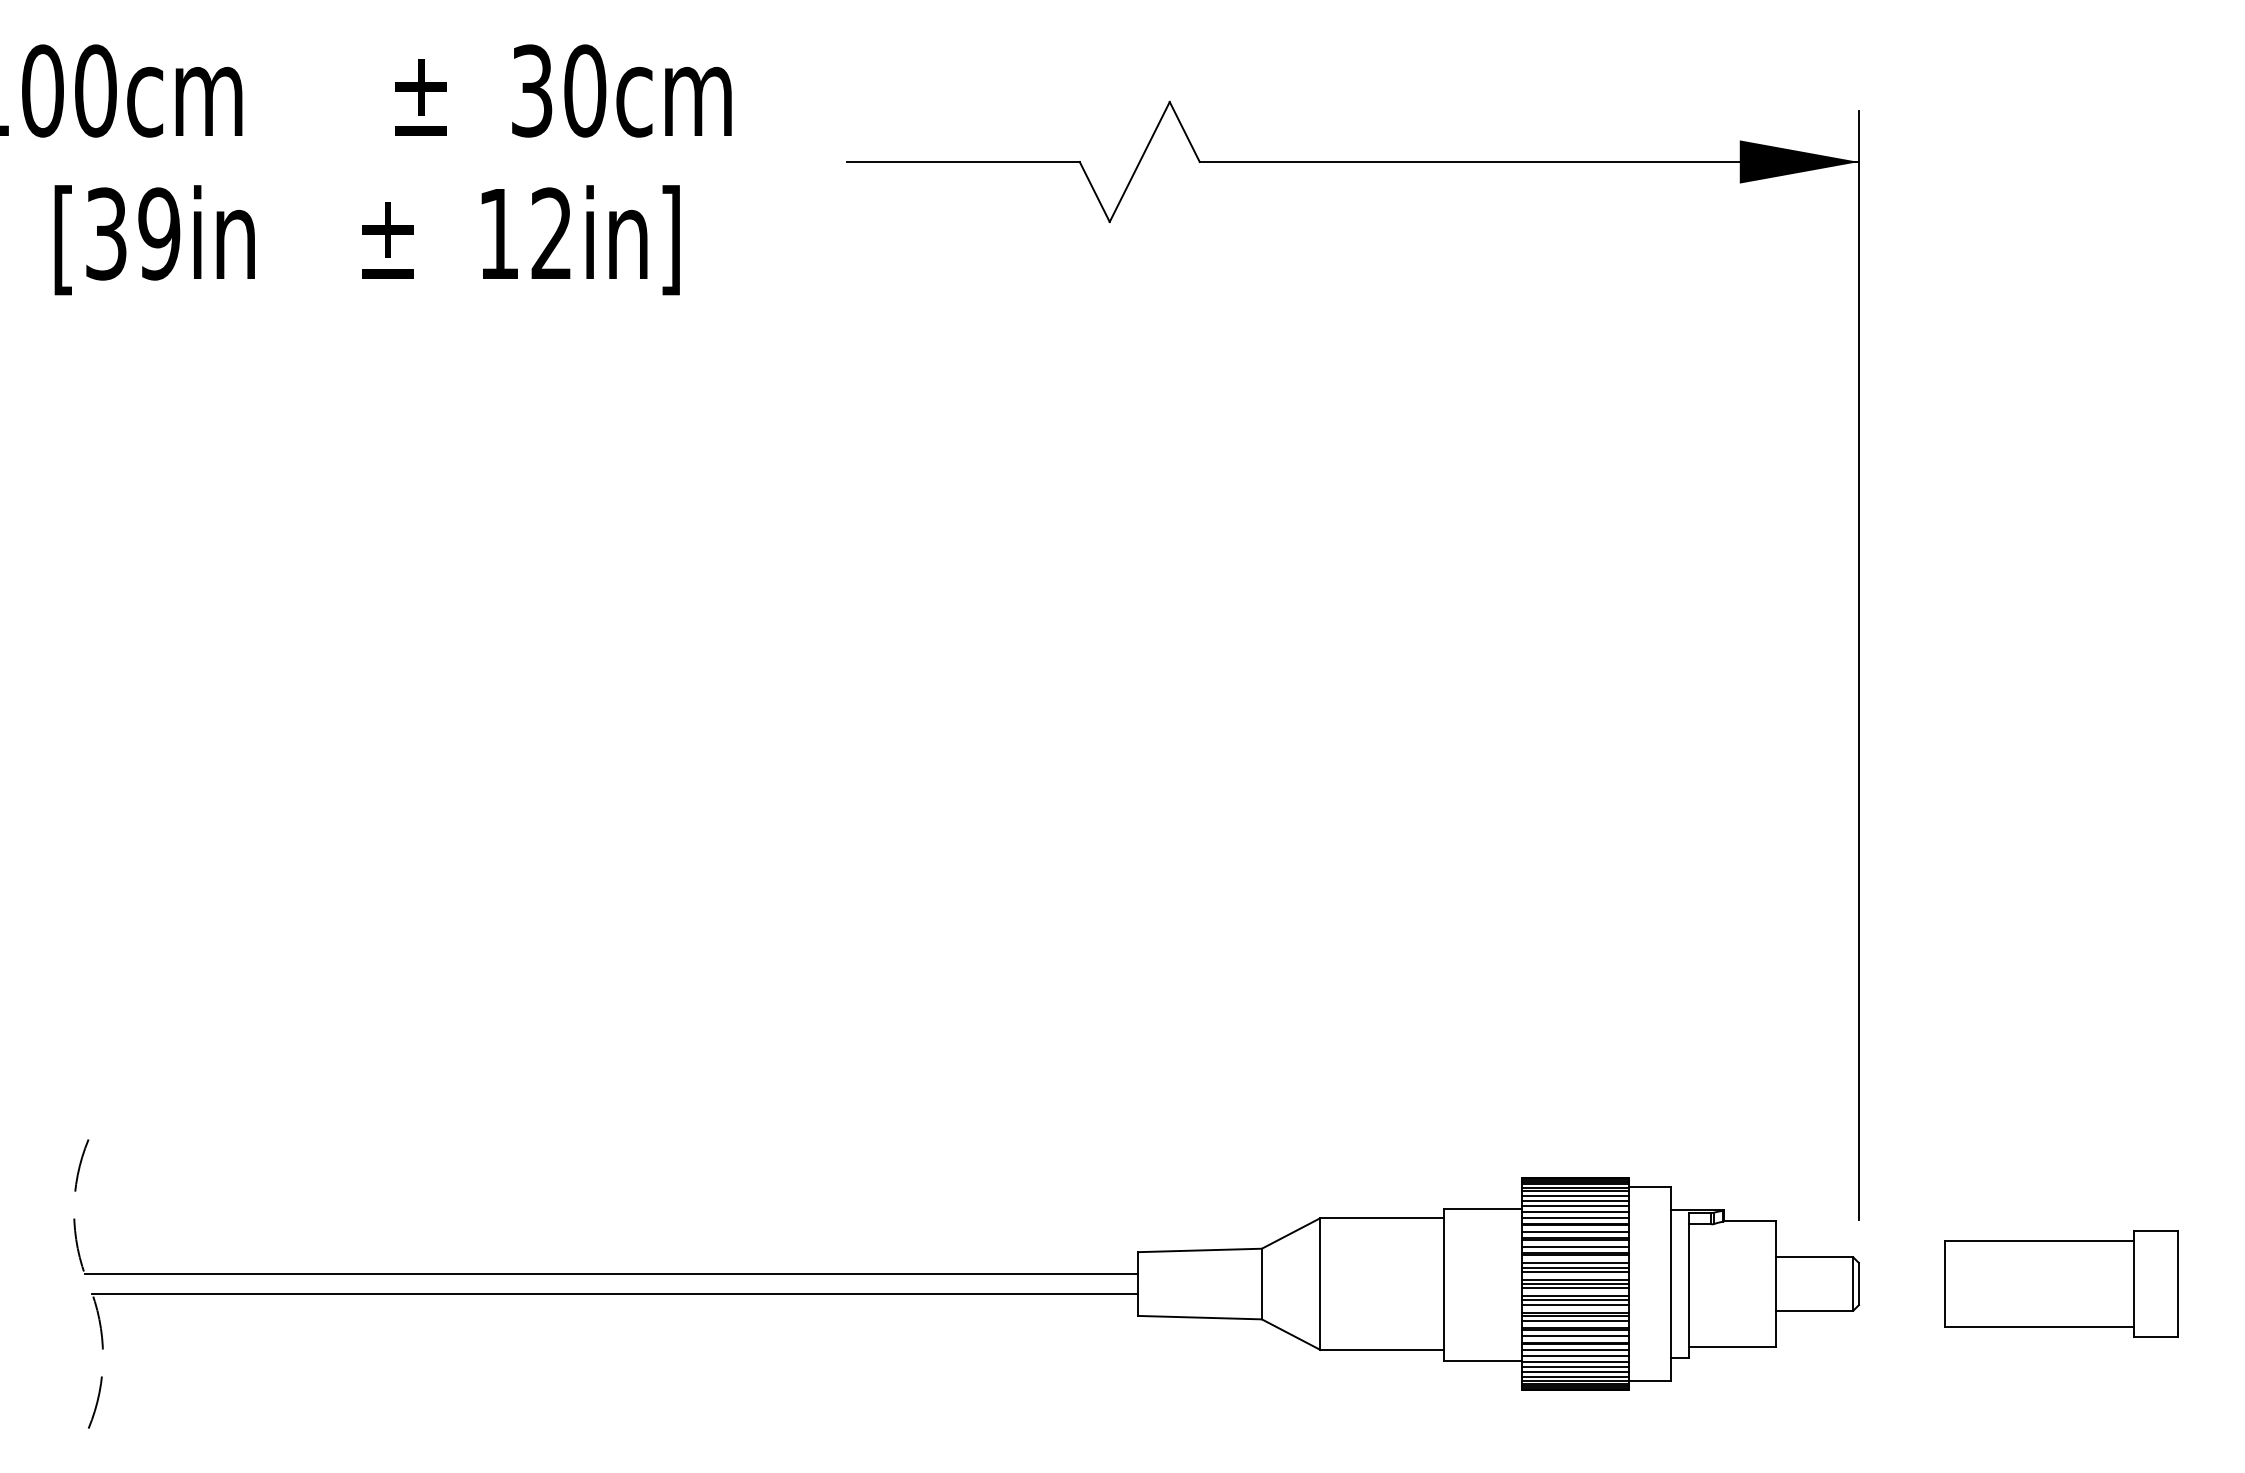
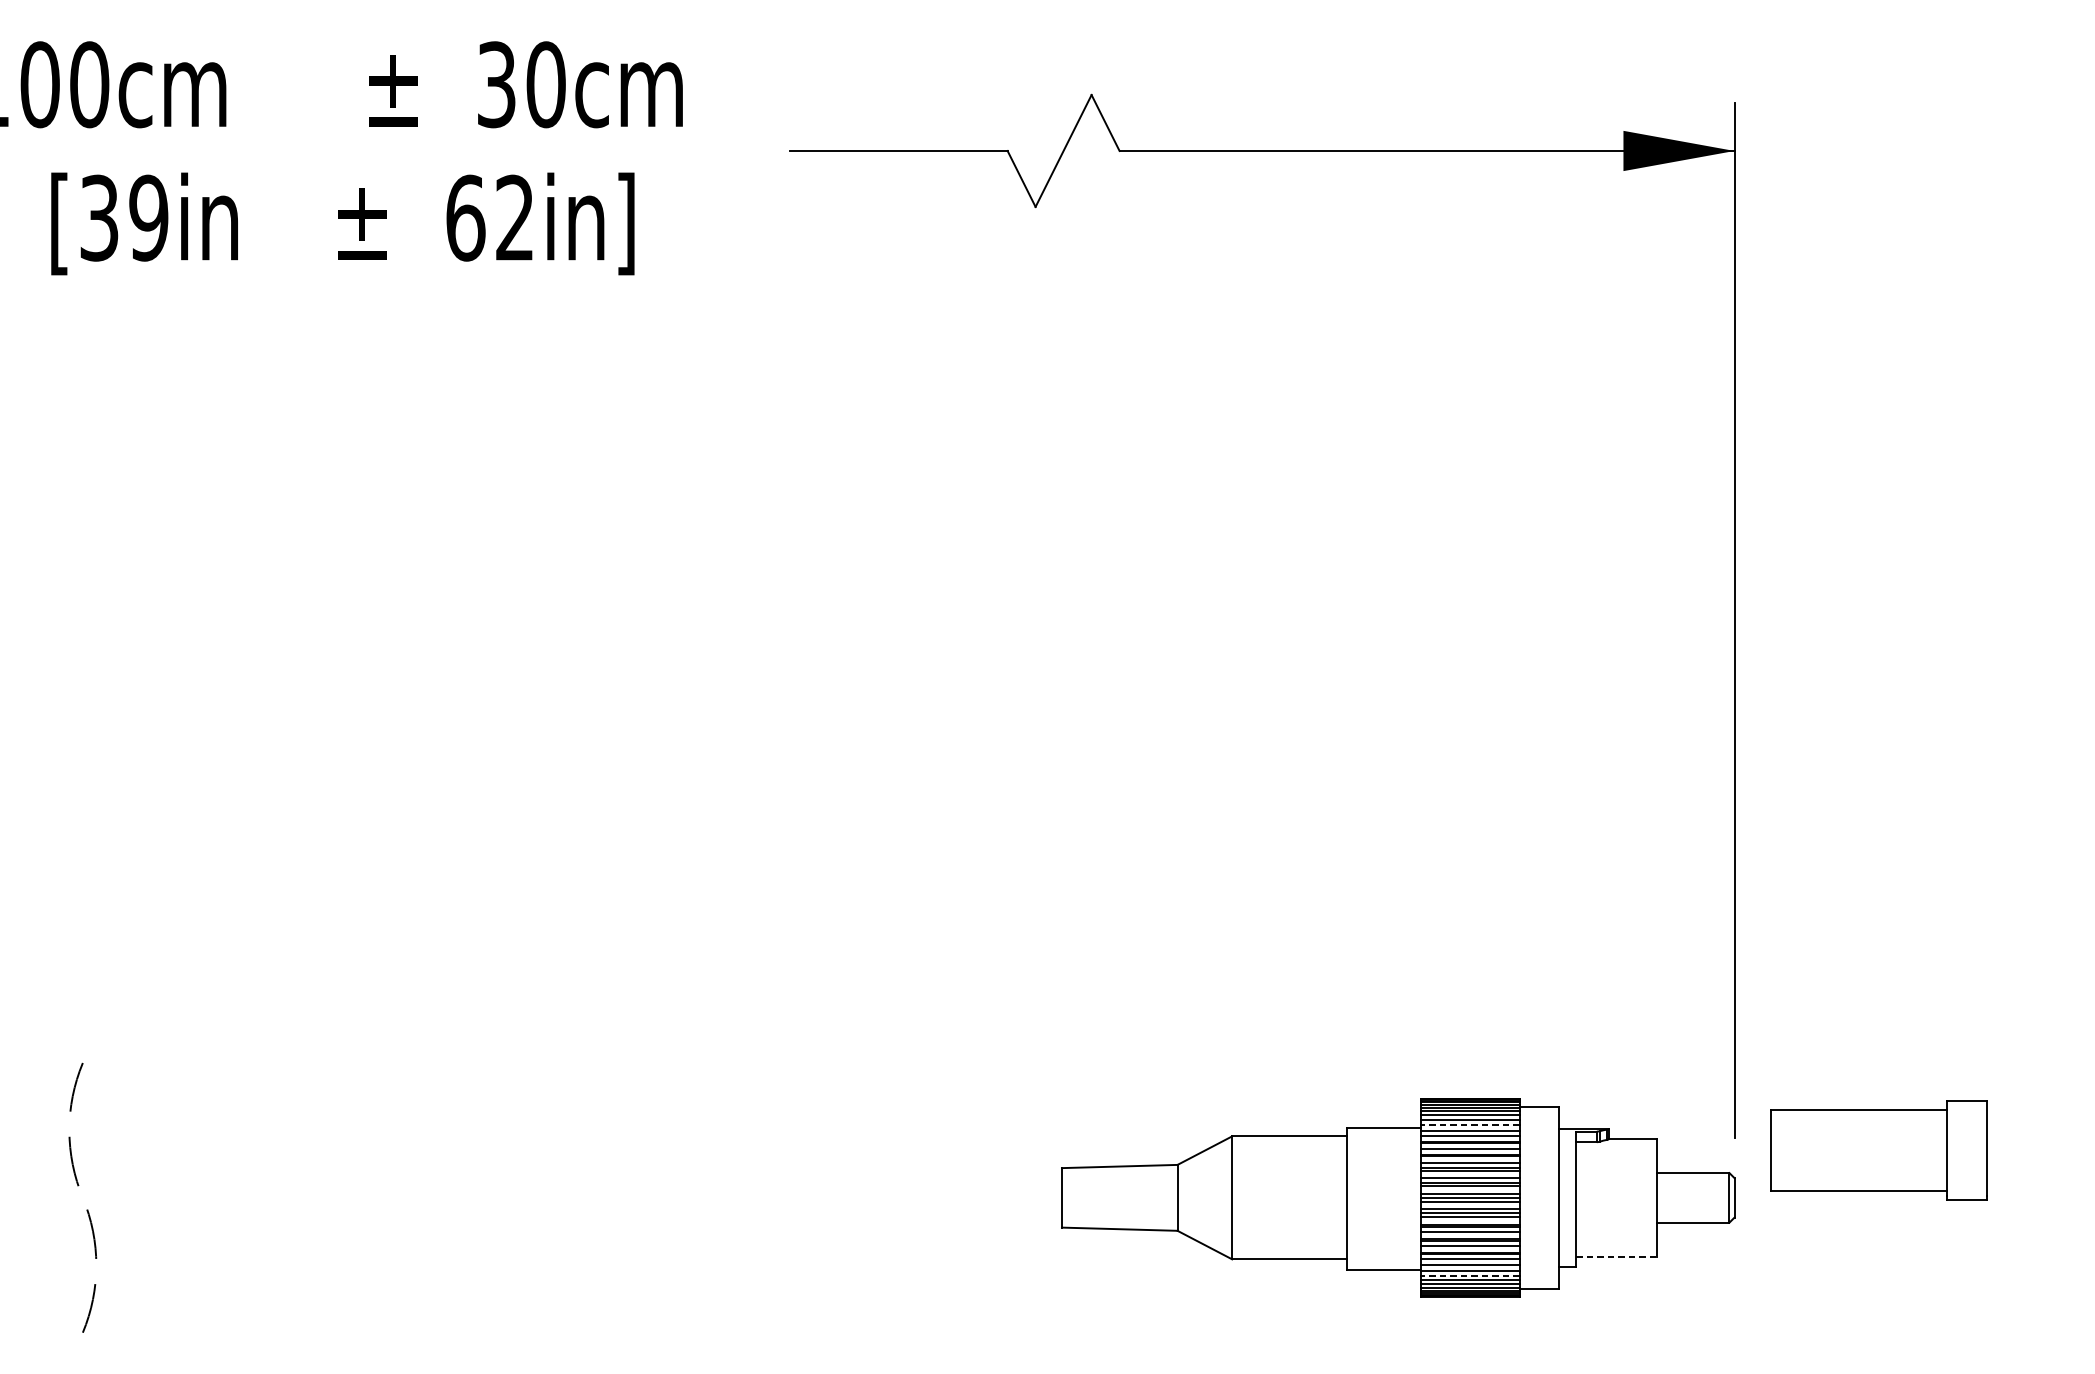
text: (499, 233) -> (466, 217), 12in] -> 62in]
line: (1574, 1205) -> (1469, 1124), solid -> dashed
line: (610, 1274) -> (569, 1188), removed
part: (2061, 1283) -> (1878, 1149), moved
line: (614, 1293) -> (573, 1206), removed
line: (1732, 1347) -> (1616, 1257), solid -> dashed
line: (1574, 1367) -> (1469, 1275), solid -> dashed

